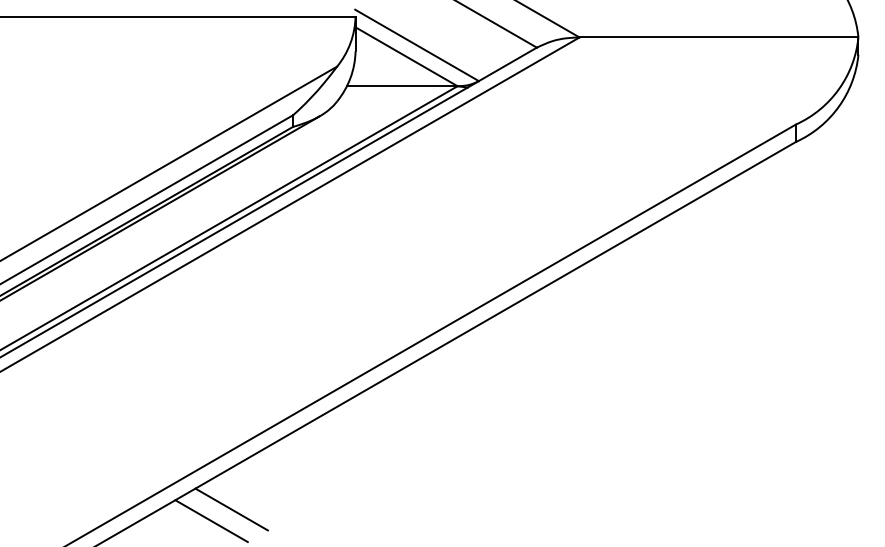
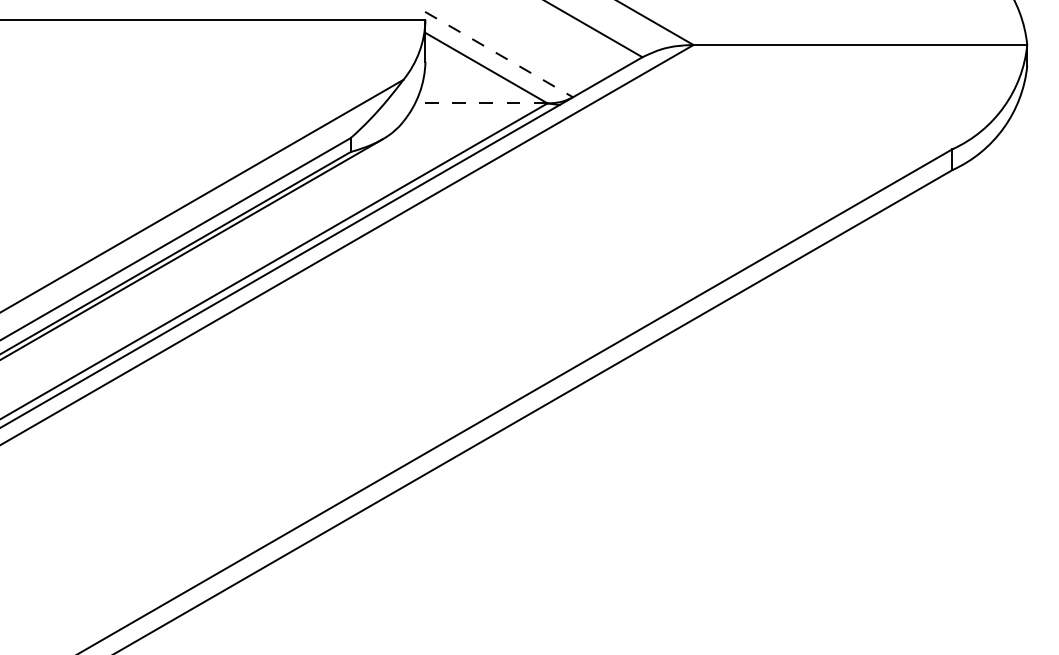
line: (417, 45) -> (499, 54), solid -> dashed
line: (401, 86) -> (480, 103), solid -> dashed
line: (231, 509) -> (276, 609), removed
line: (211, 521) -> (253, 624), removed

